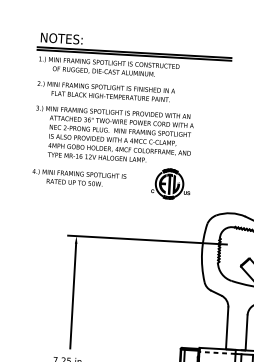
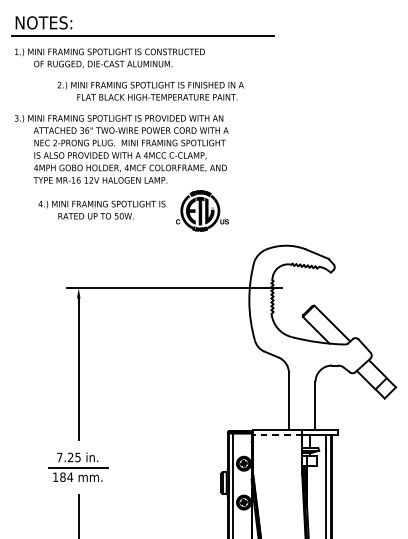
line: (134, 55) -> (143, 39), removed
text: (105, 91) -> (150, 90), moved
text: (78, 177) -> (101, 209), moved

